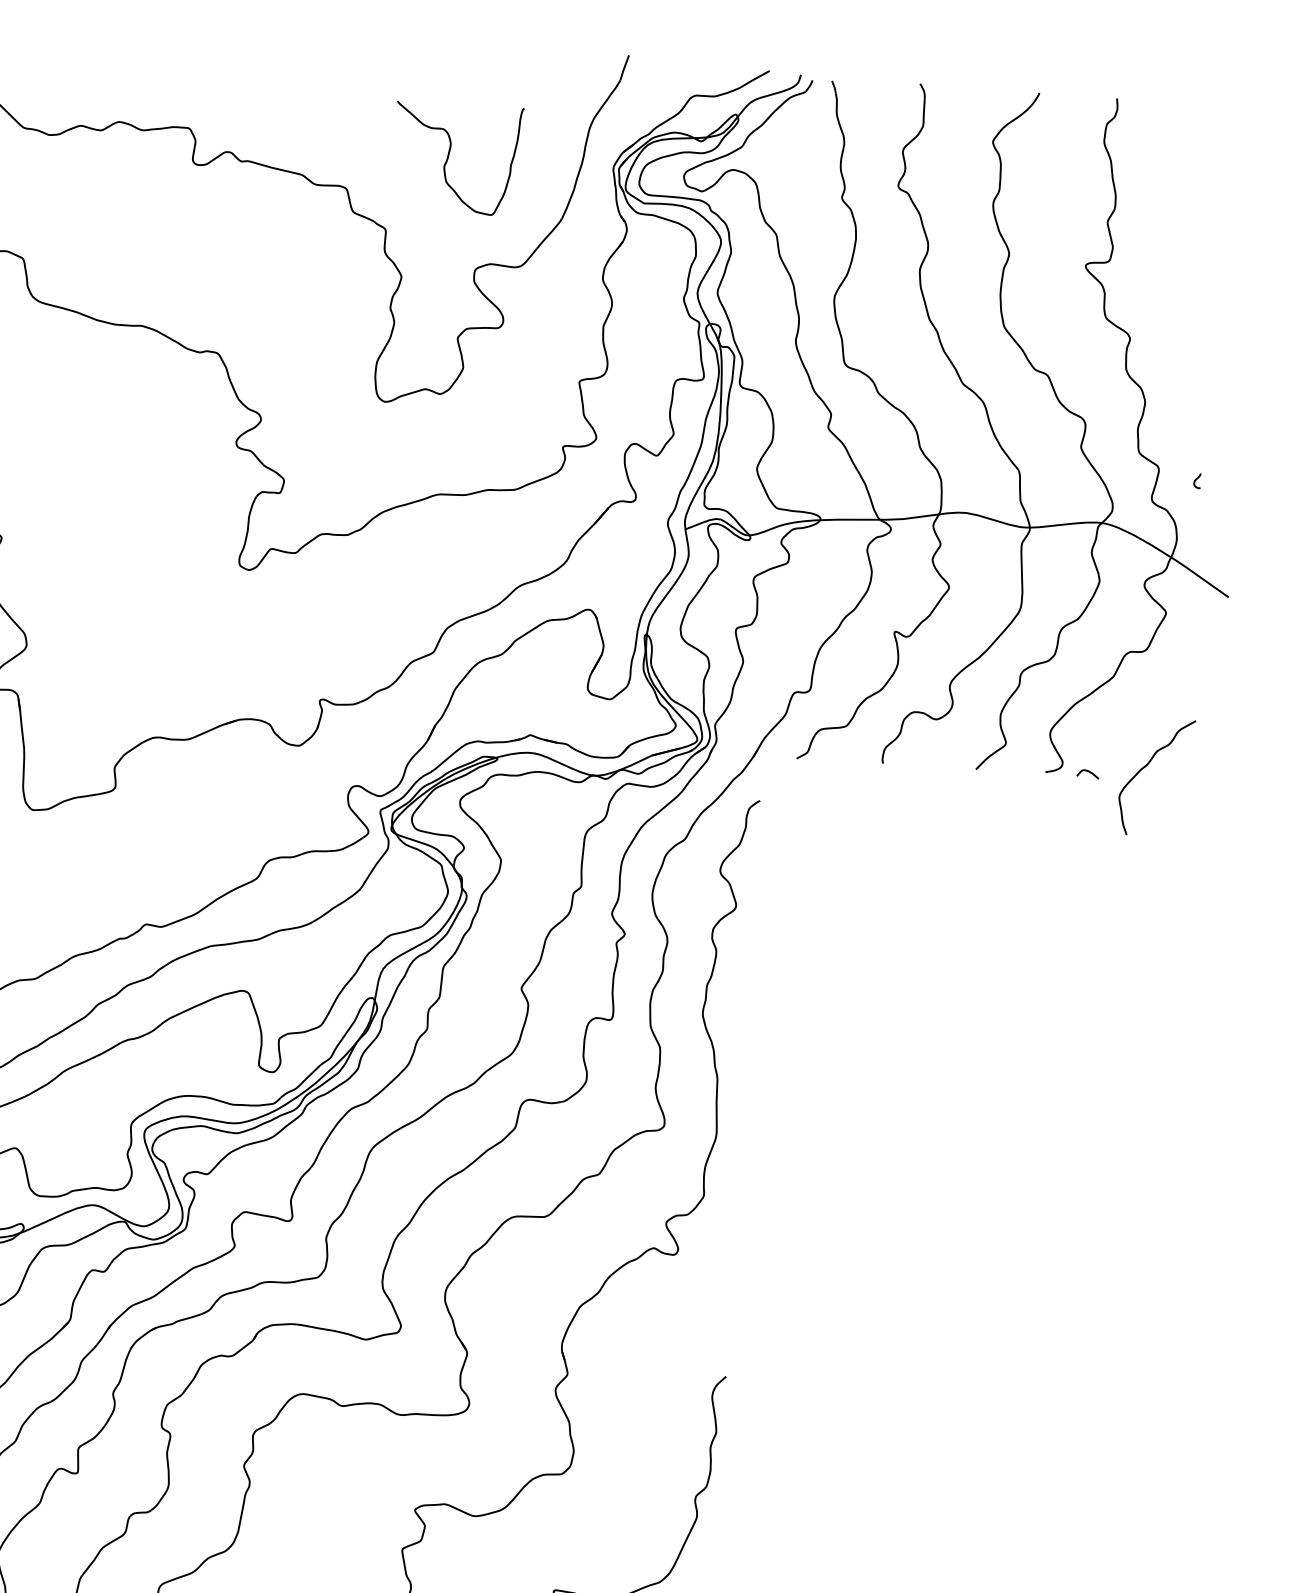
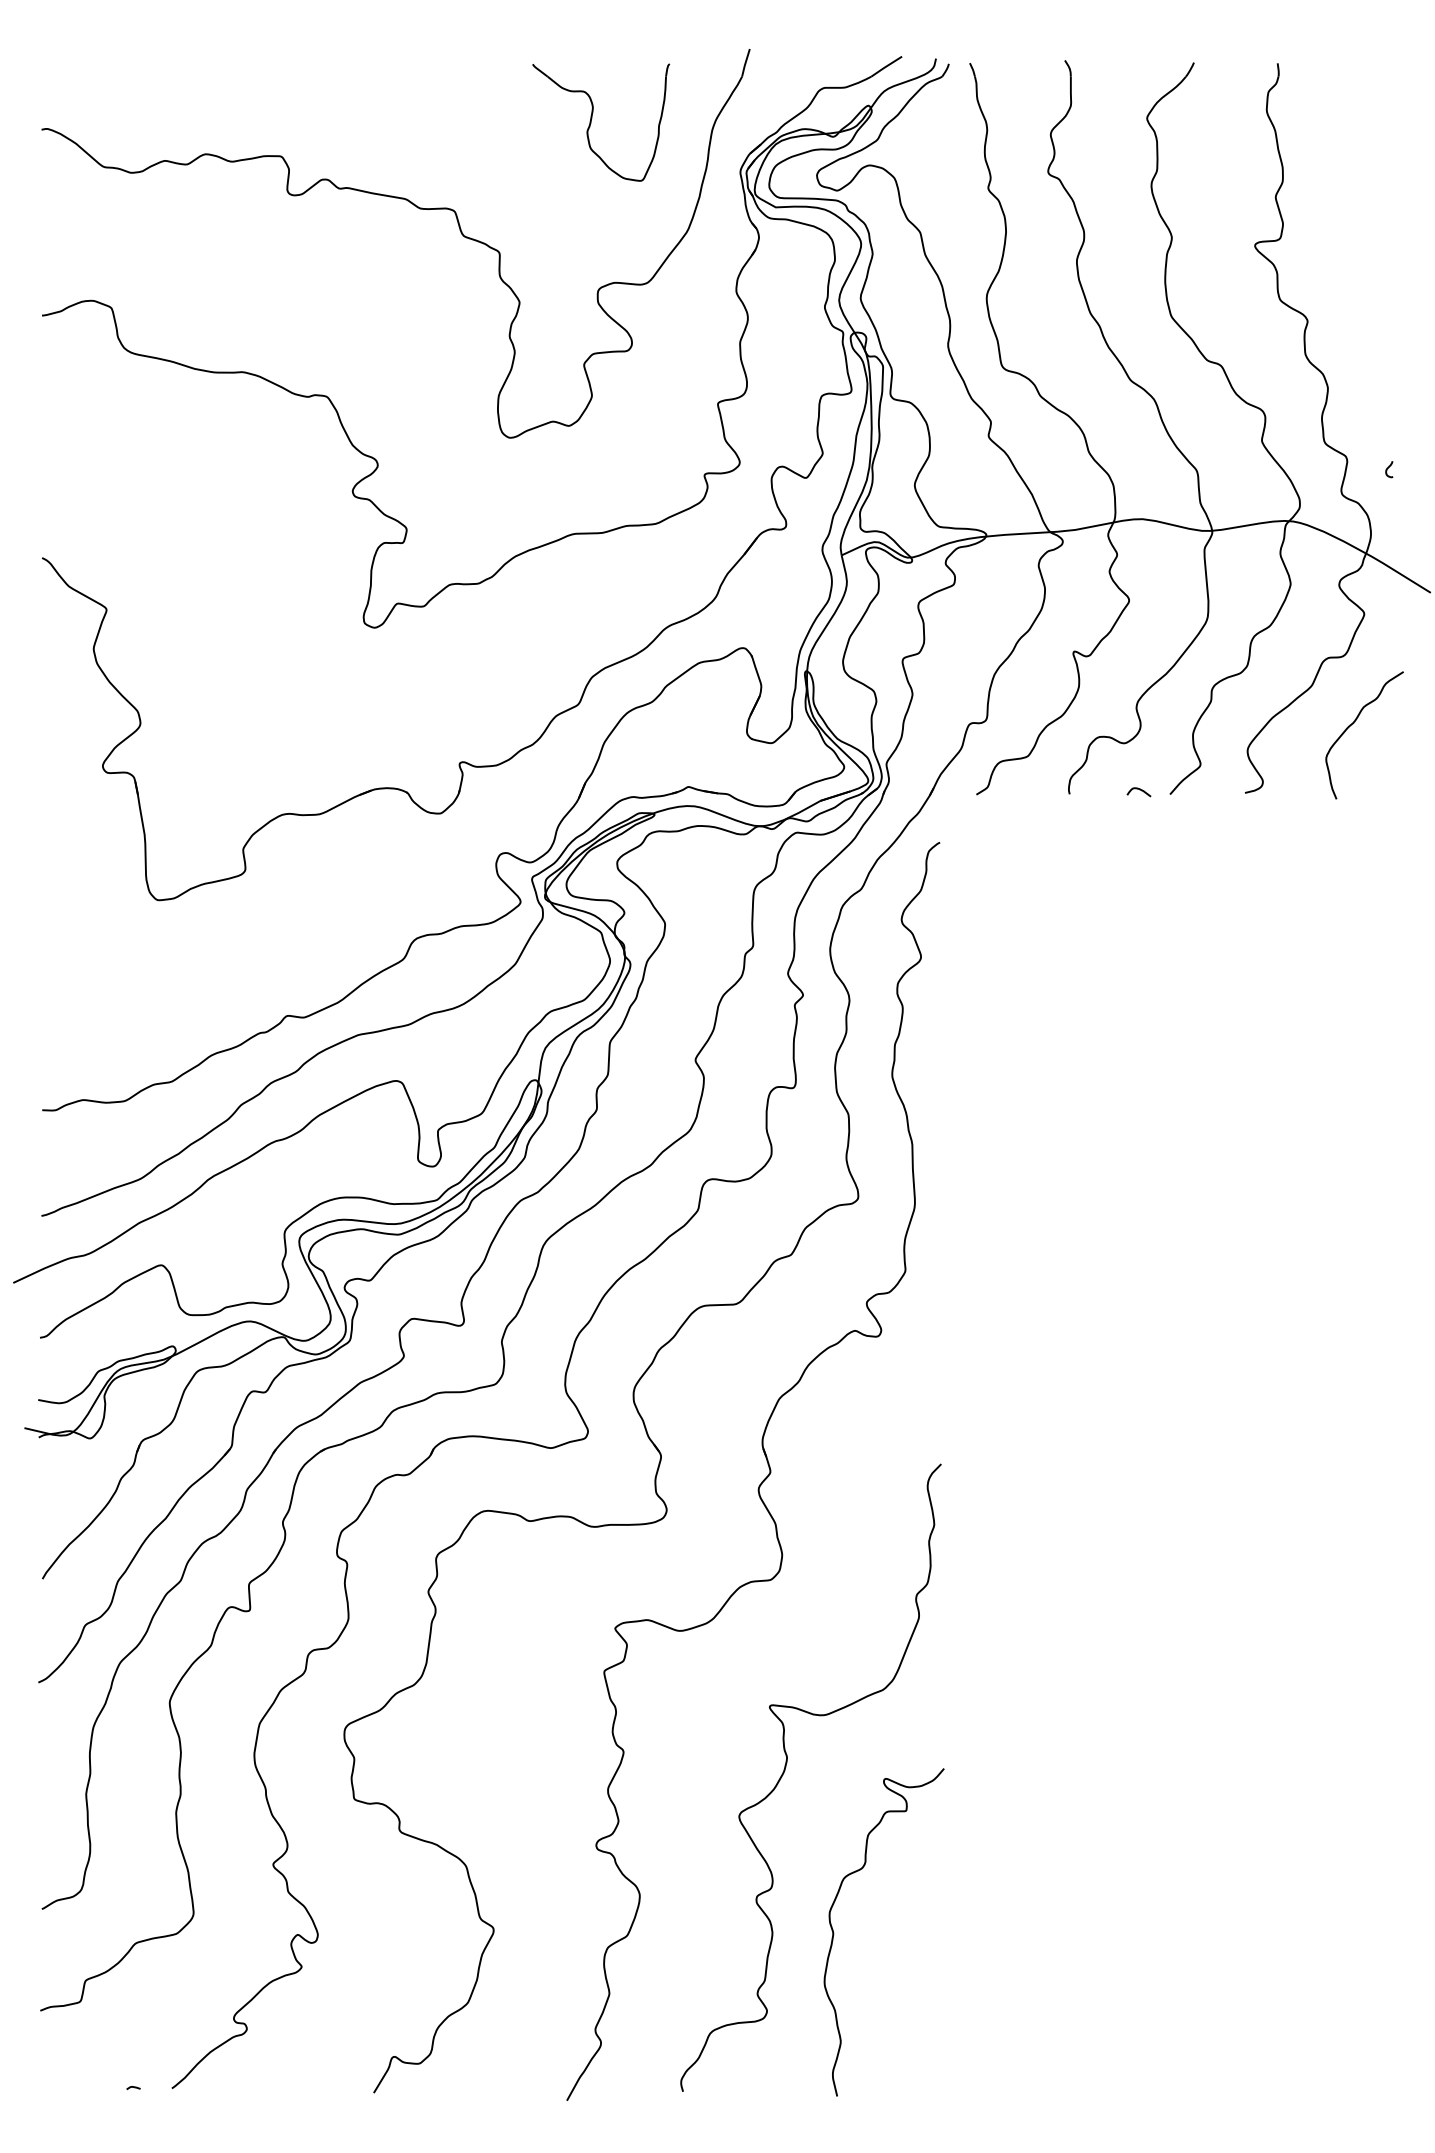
part: (449, 154) -> (592, 118), moved
curve: (1146, 766) -> (1353, 724), moved
curve: (1088, 772) -> (1139, 790), moved

